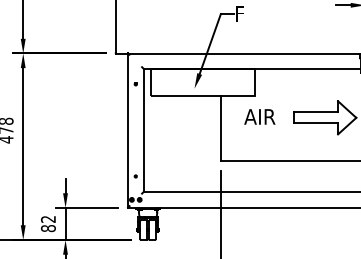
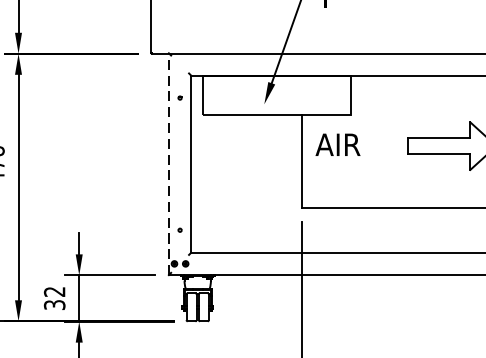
text: (259, 116) -> (337, 144), moved
line: (128, 129) -> (169, 162), solid -> dashed
text: (48, 228) -> (54, 304), 82 -> 32

